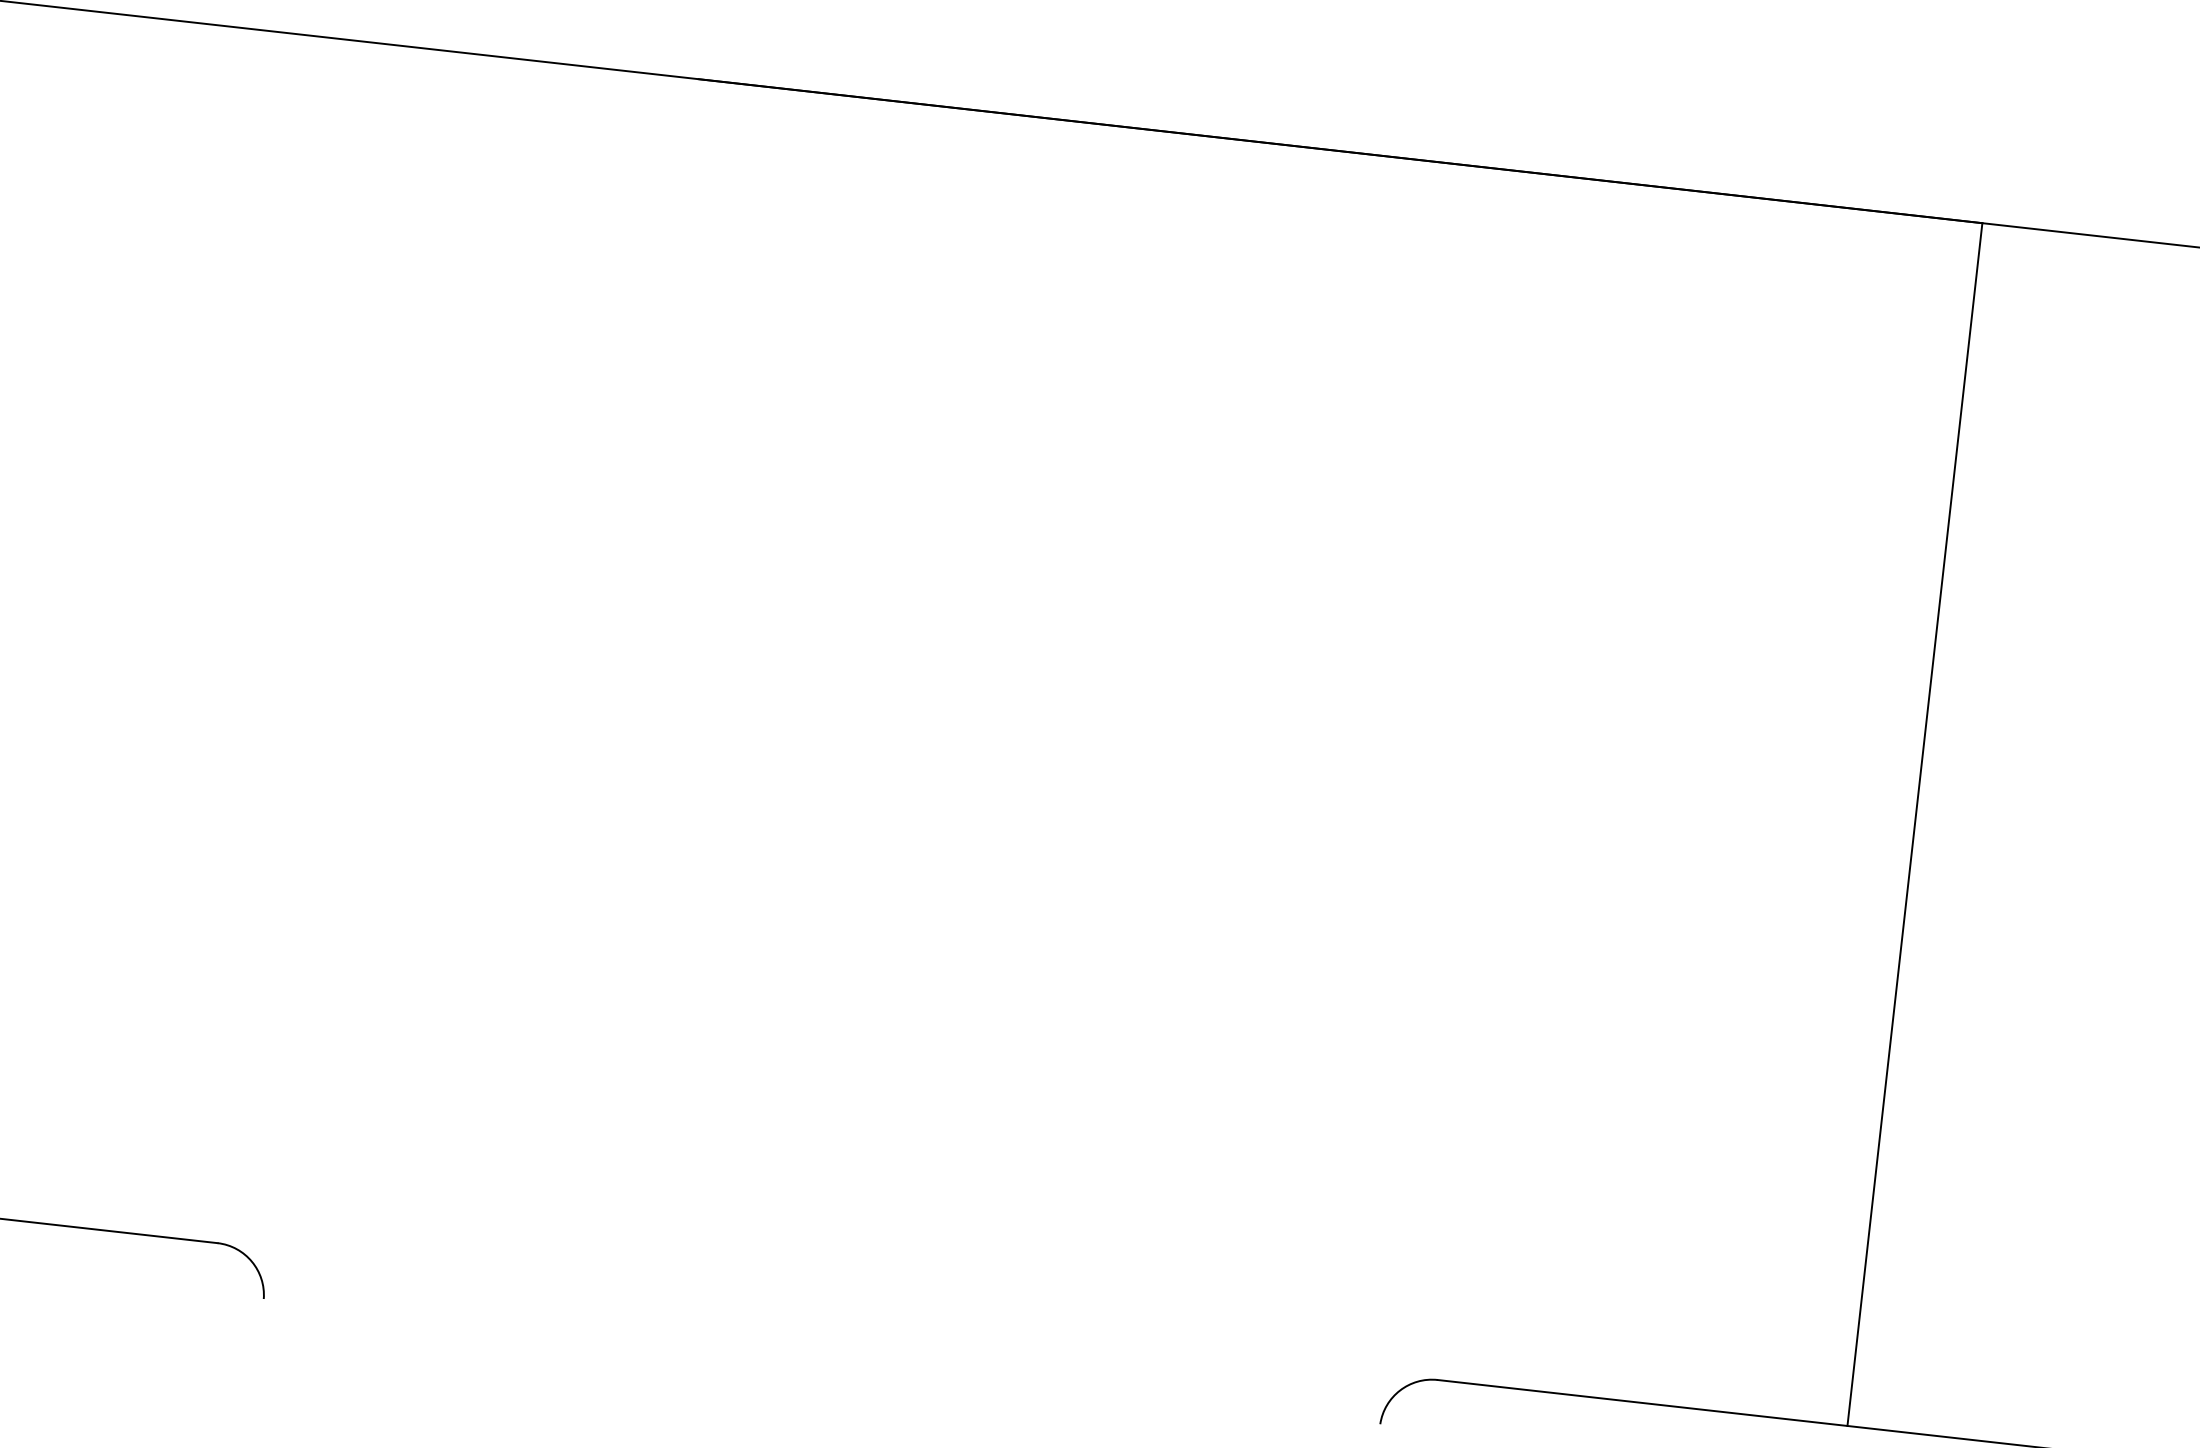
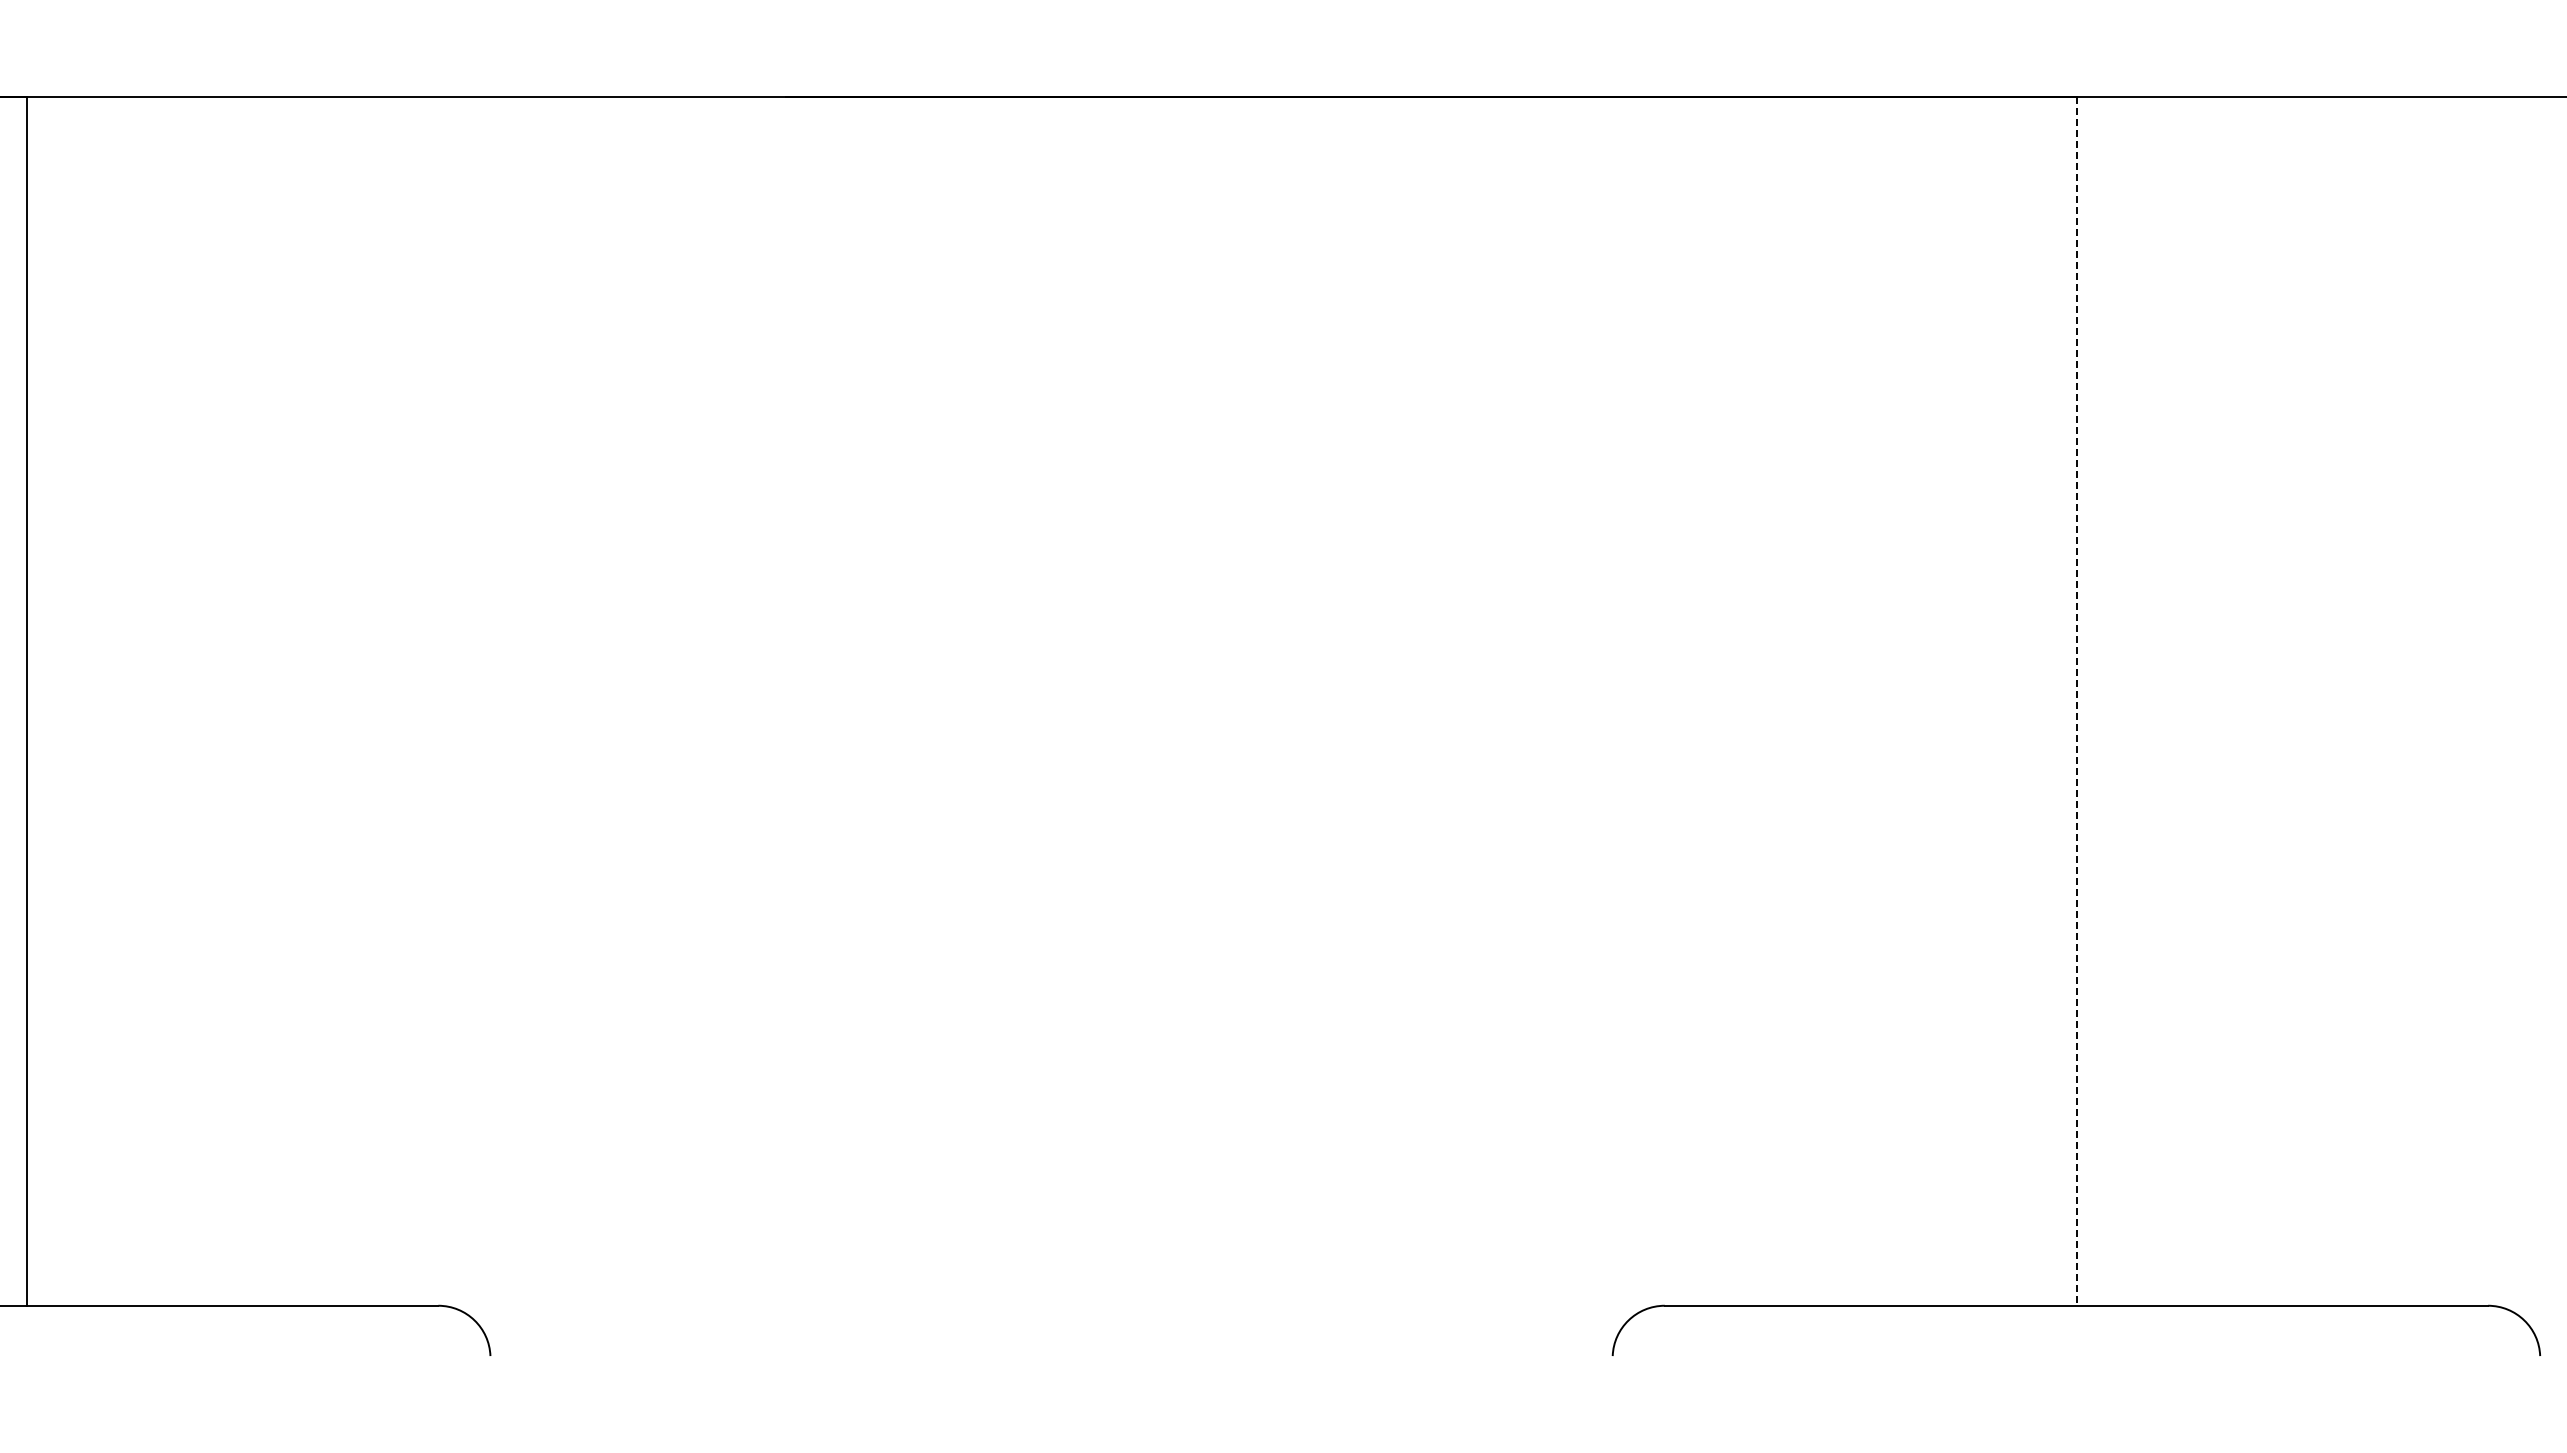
line: (1914, 824) -> (2076, 701), solid -> dashed

